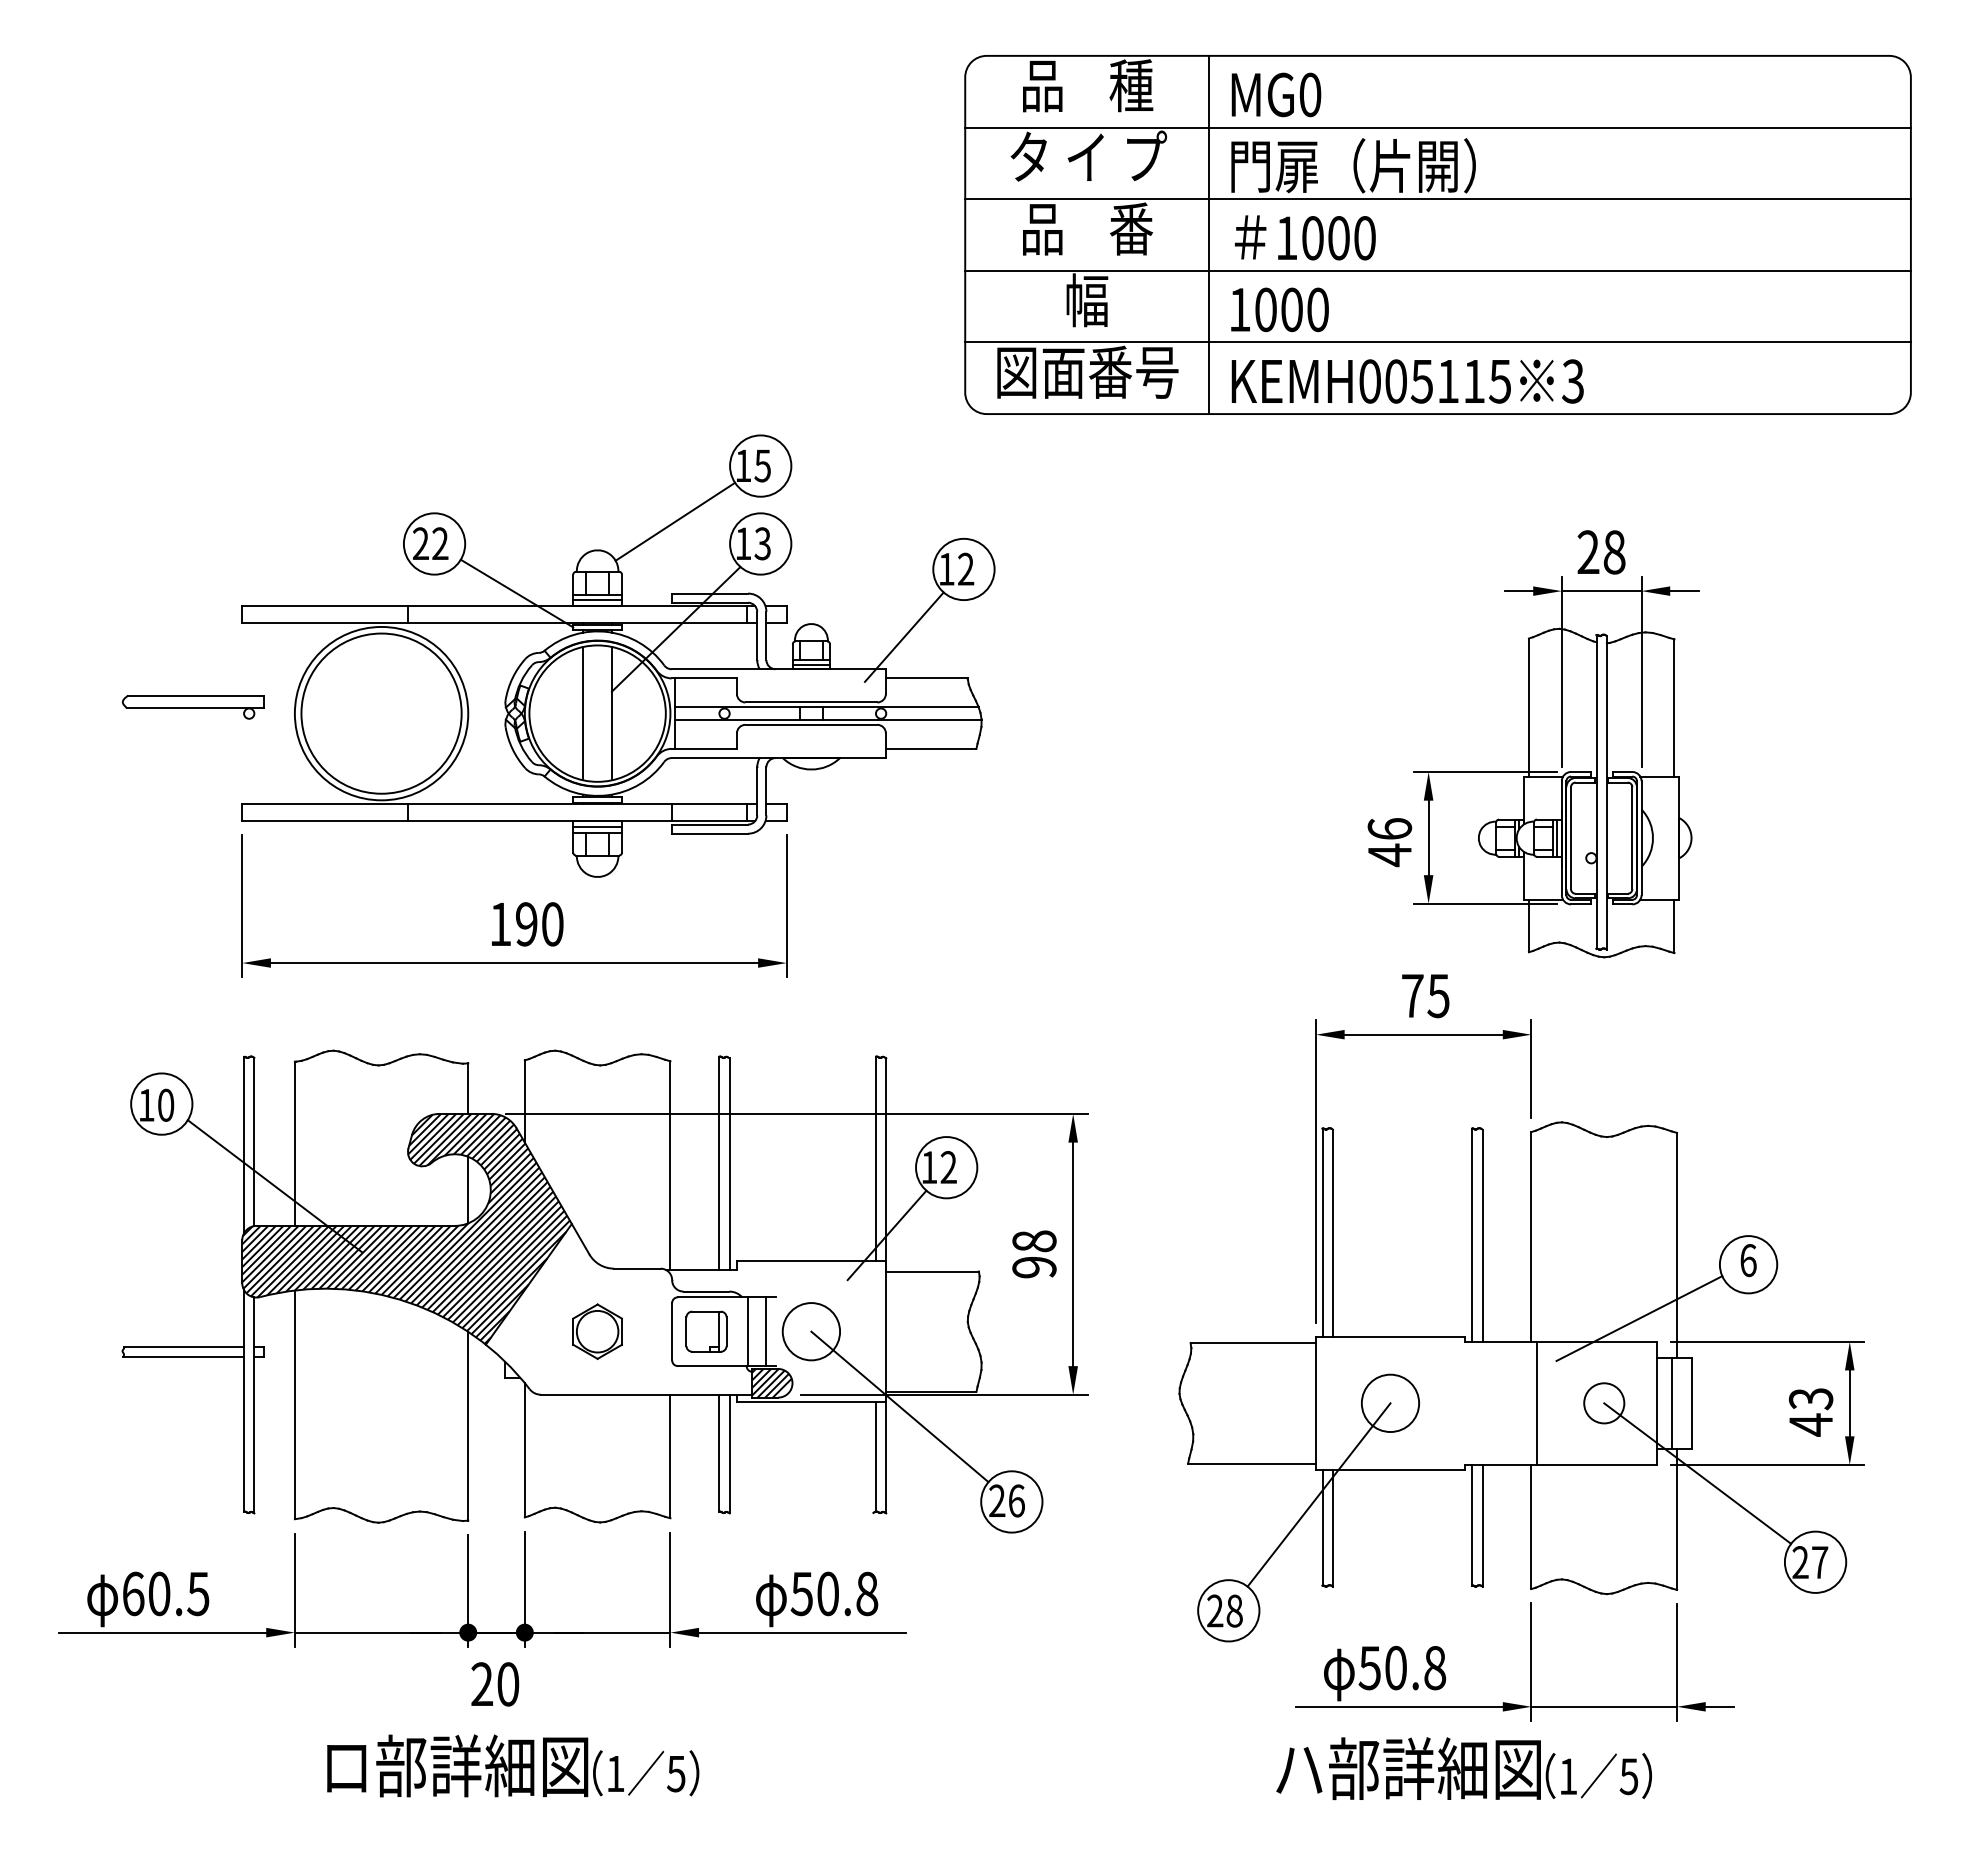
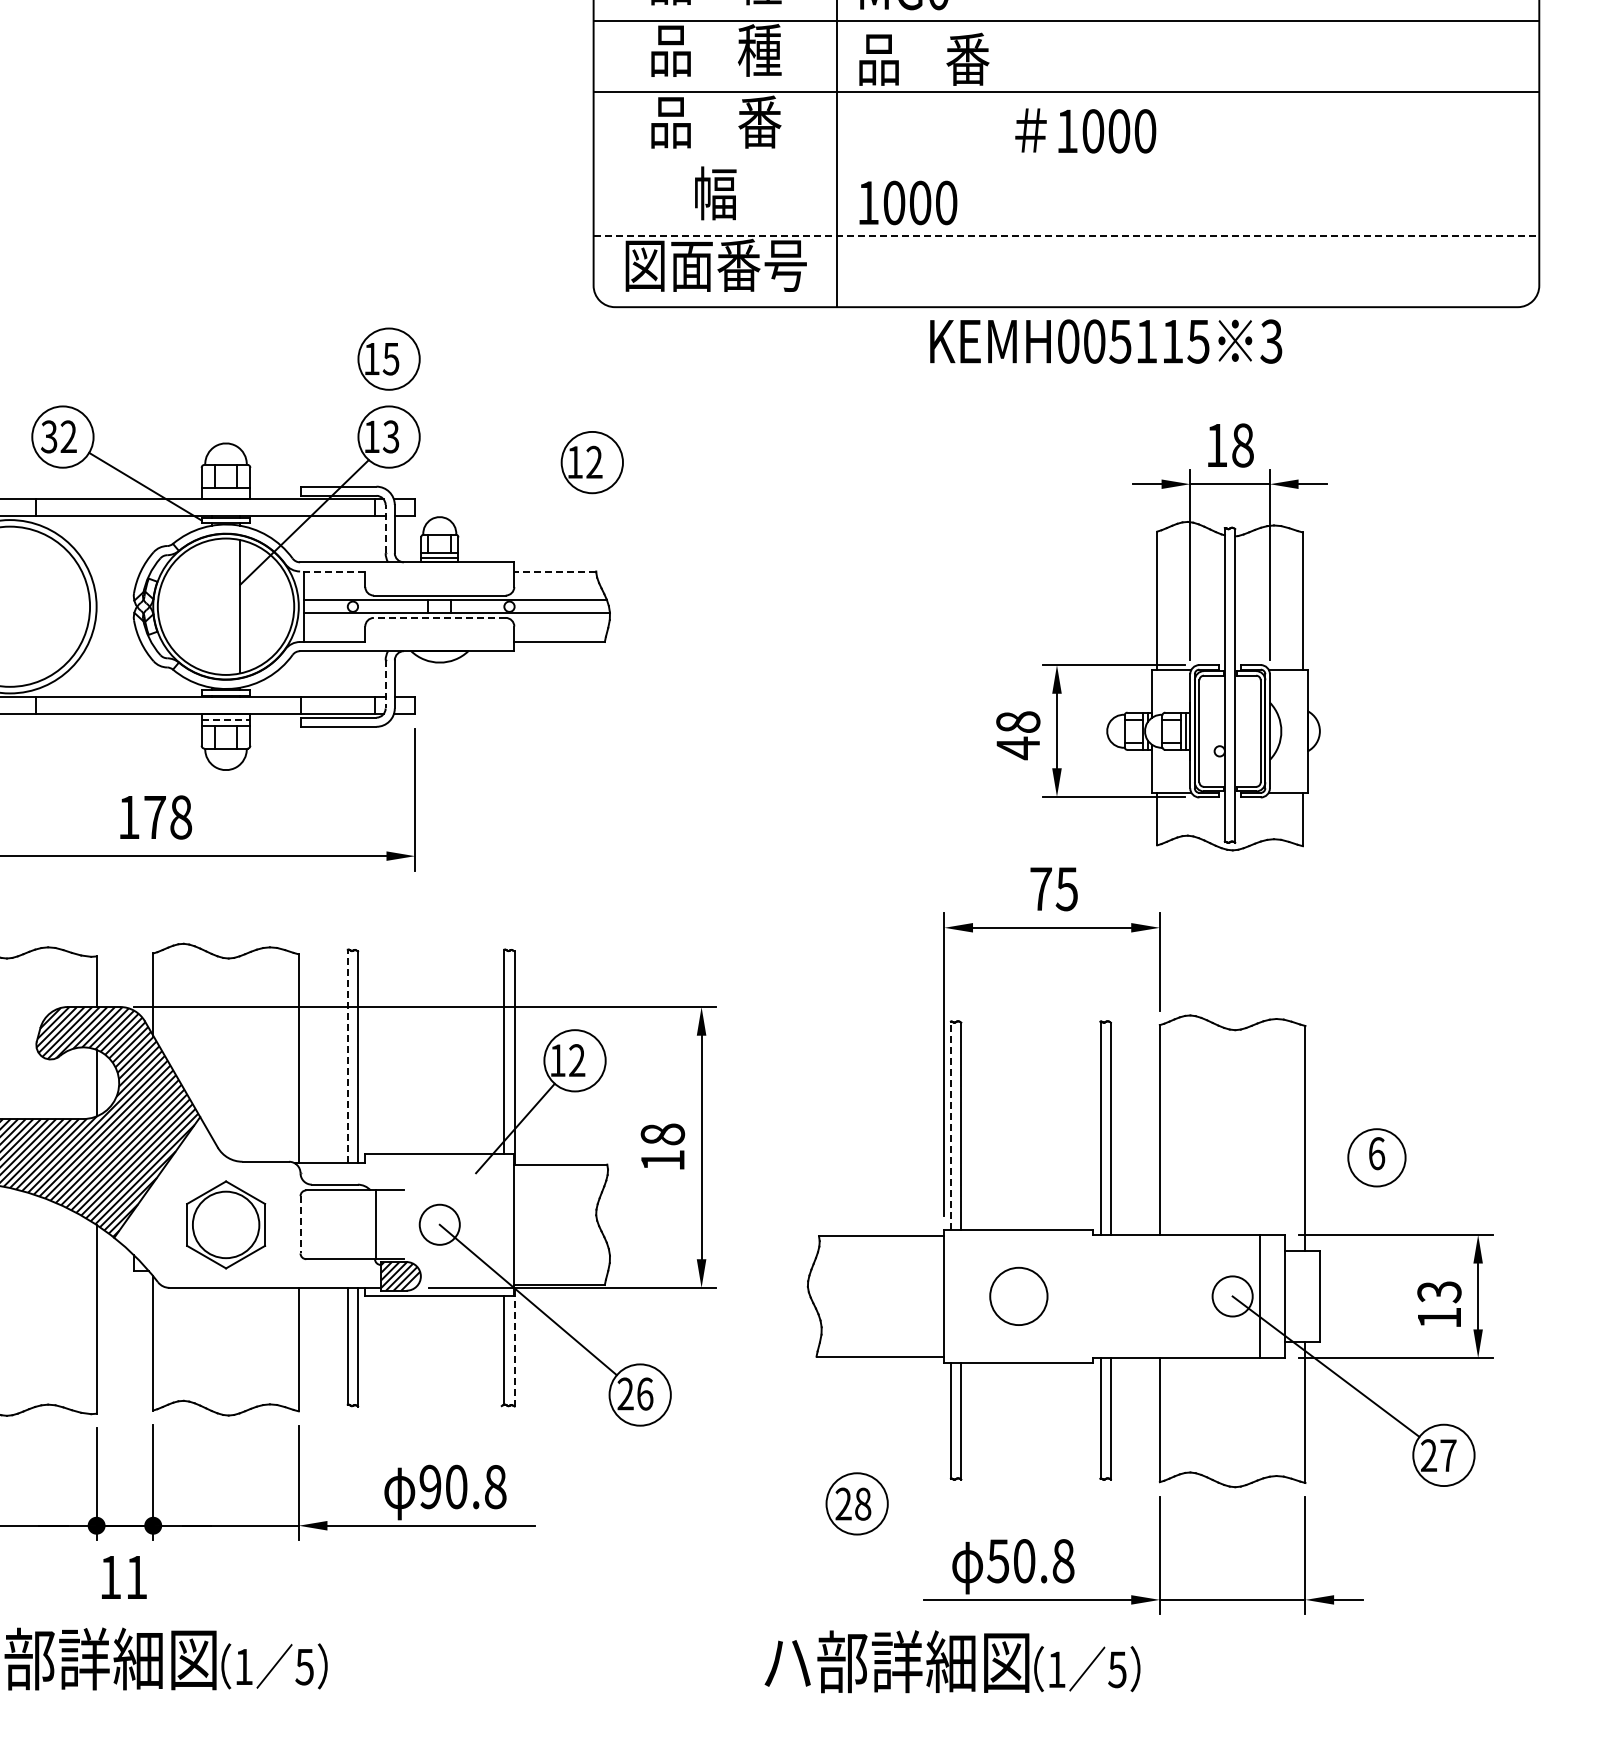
text: (1088, 156) -> (716, 49), タ イ プ -> 品    種
text: (1353, 165) -> (981, 58), 門扉（片開） -> 品    番
text: (1305, 237) -> (1085, 130), moved
line: (1437, 270) -> (1065, 163), removed
line: (1438, 342) -> (1066, 235), solid -> dashed
text: (1407, 381) -> (1105, 341), moved
line: (675, 521) -> (303, 414), removed
text: (420, 543) -> (48, 436), 22 -> 32
text: (1588, 551) -> (1216, 444), 28 -> 18
line: (597, 600) -> (225, 493), removed
line: (757, 635) -> (385, 528), solid -> dashed
line: (903, 636) -> (531, 529), removed
line: (704, 678) -> (332, 571), solid -> dashed
line: (926, 678) -> (554, 571), solid -> dashed
line: (583, 713) -> (211, 606), removed
line: (811, 724) -> (439, 617), solid -> dashed
line: (757, 791) -> (385, 684), solid -> dashed
line: (598, 826) -> (226, 719), solid -> dashed
text: (1389, 828) -> (1017, 721), 46 -> 48
text: (539, 924) -> (167, 817), 190 -> 178
line: (719, 1163) -> (347, 1056), solid -> dashed
line: (1322, 1232) -> (950, 1125), solid -> dashed
text: (1034, 1267) -> (662, 1160), 98 -> 18
line: (1639, 1318) -> (1267, 1211), removed
part: (597, 1331) -> (225, 1224), size x1.6
line: (672, 1331) -> (300, 1224), solid -> dashed
part: (706, 1331) -> (334, 1224), removed
line: (766, 1331) -> (394, 1224), removed
circle: (811, 1331) -> (439, 1224), size x0.7
line: (1536, 1402) -> (1259, 1295), moved
line: (1671, 1403) -> (1299, 1296), removed
text: (1810, 1424) -> (1438, 1317), 43 -> 13
line: (886, 1452) -> (514, 1345), solid -> dashed
line: (1318, 1494) -> (946, 1387), removed
text: (801, 1593) -> (429, 1486), 50.8 -> 90.8
text: (495, 1684) -> (123, 1577), 20 -> 11
text: (1463, 1768) -> (951, 1661), moved

